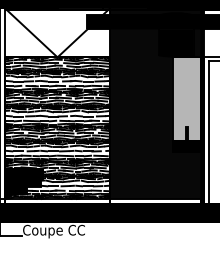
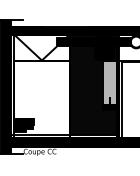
hatch: (56, 127) -> (41, 97), removed

